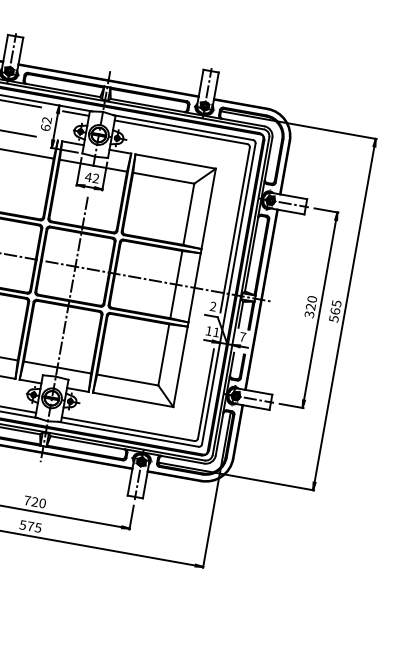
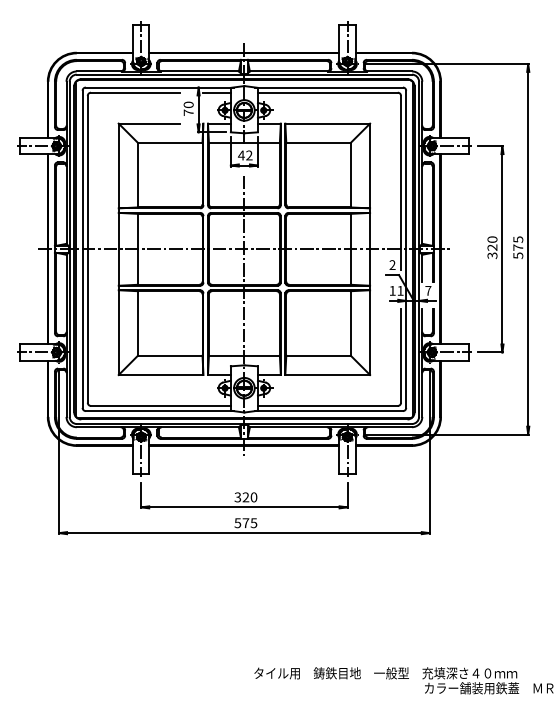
text: (46, 123) -> (188, 108), 62 -> 70
text: (335, 311) -> (518, 247), 565 -> 575
text: (27, 500) -> (237, 497), 720 -> 320

